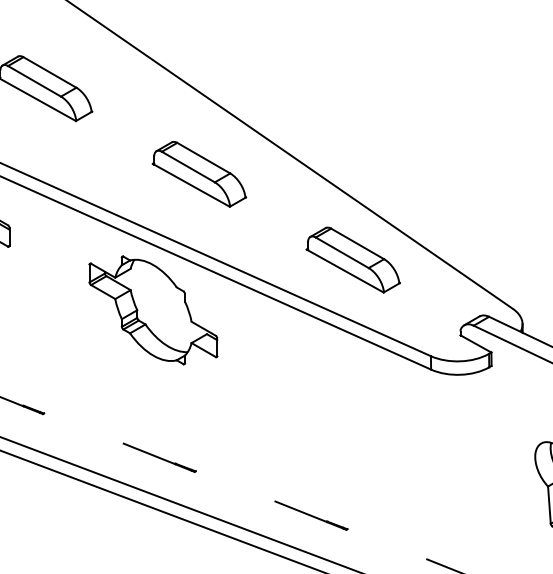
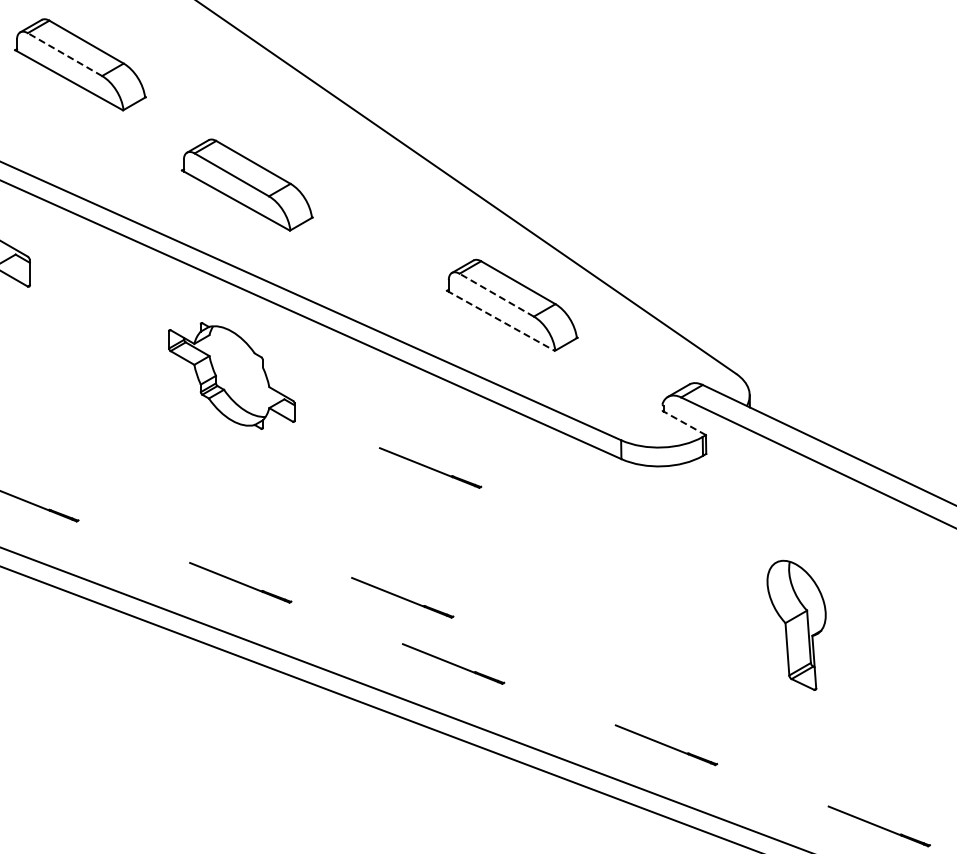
line: (34, 81) -> (64, 54), solid -> dashed
part: (198, 173) -> (246, 184), moved
line: (342, 253) -> (496, 295), solid -> dashed
line: (344, 270) -> (500, 320), solid -> dashed
part: (153, 310) -> (231, 375), size x0.7
line: (476, 344) -> (684, 423), solid -> dashed
part: (295, 375) -> (430, 467), added
line: (275, 468) -> (402, 597), added

